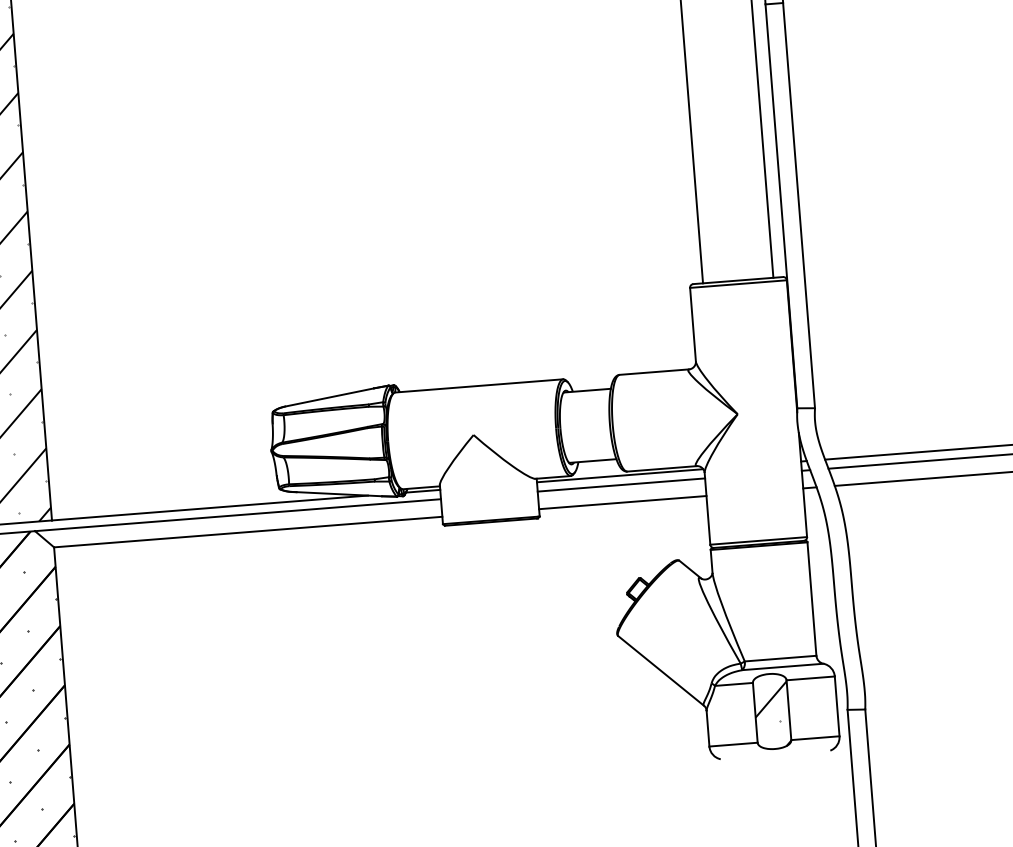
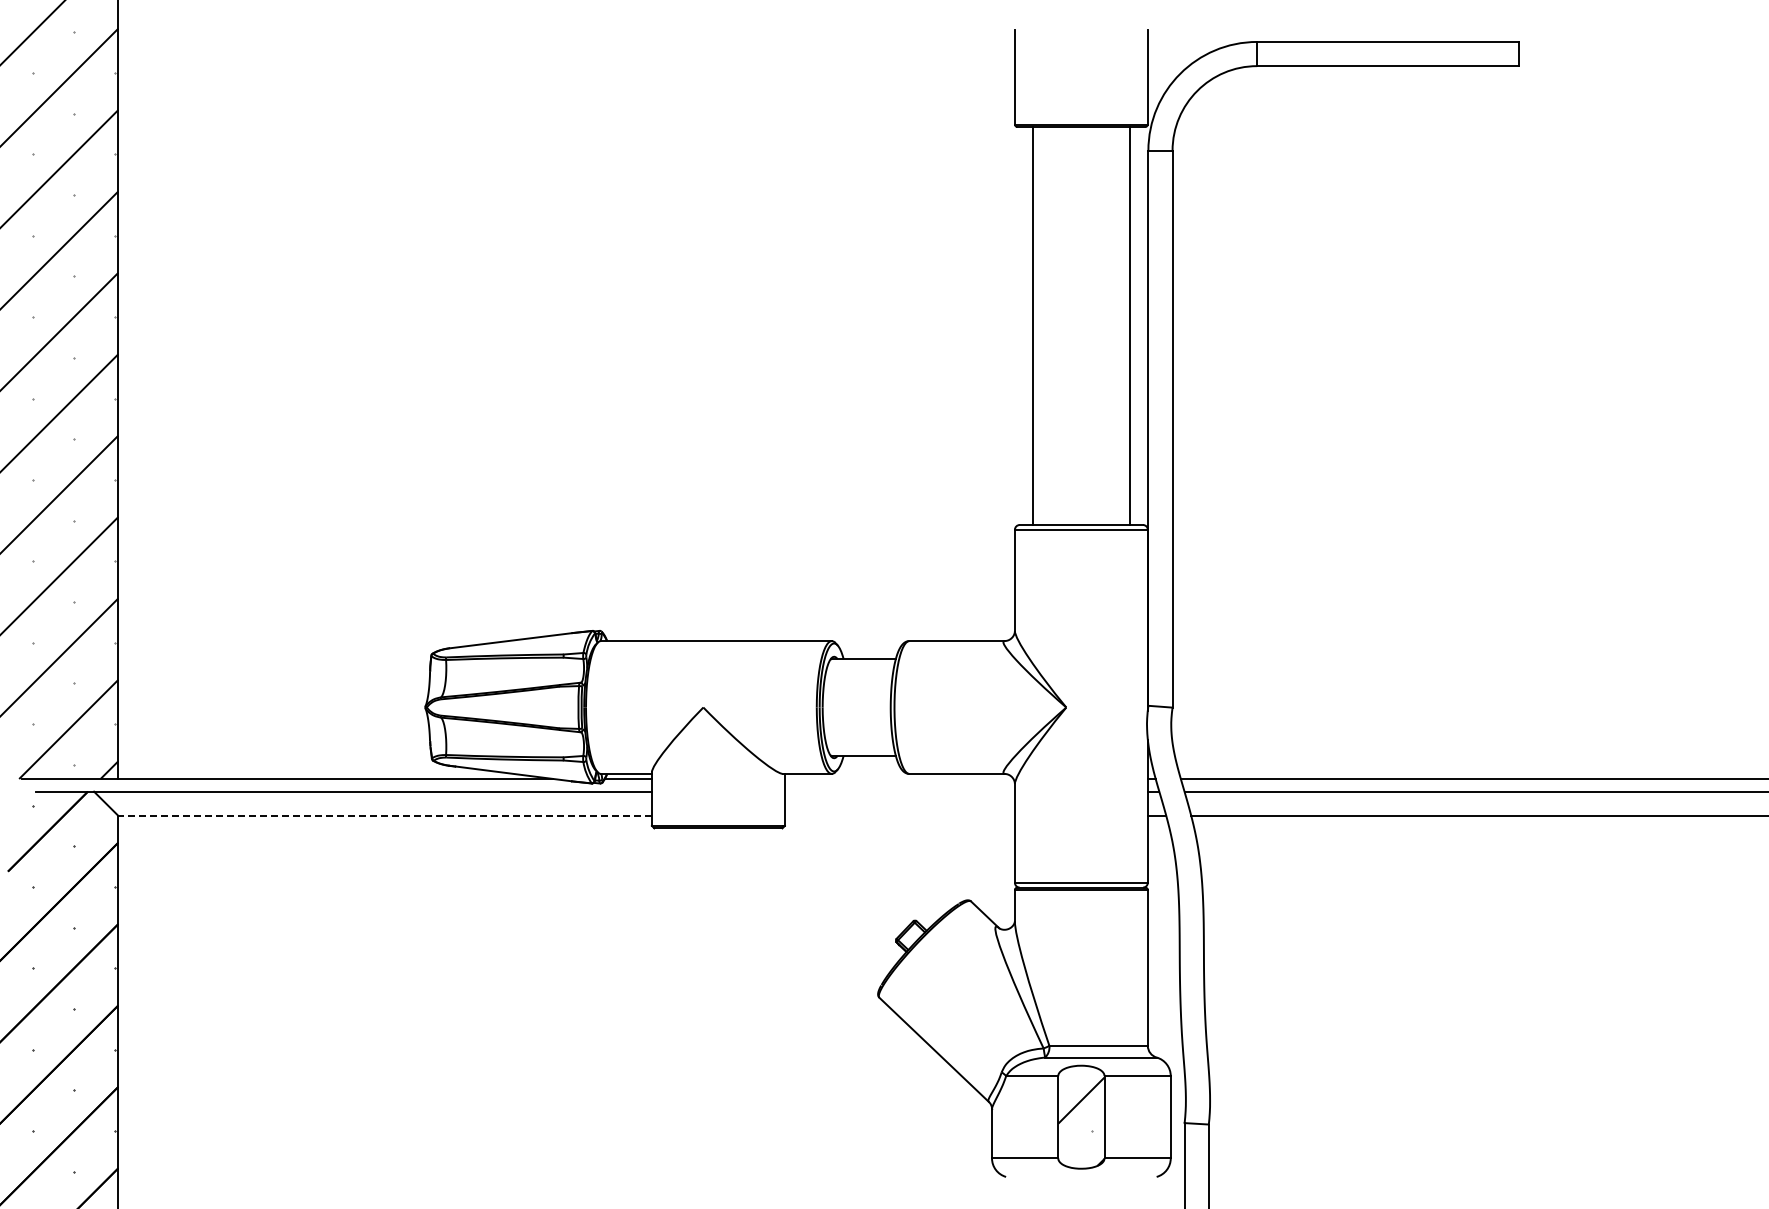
line: (619, 475) -> (898, 778), removed
line: (621, 484) -> (899, 791), removed
line: (622, 502) -> (899, 815), removed
line: (248, 531) -> (385, 815), solid -> dashed

